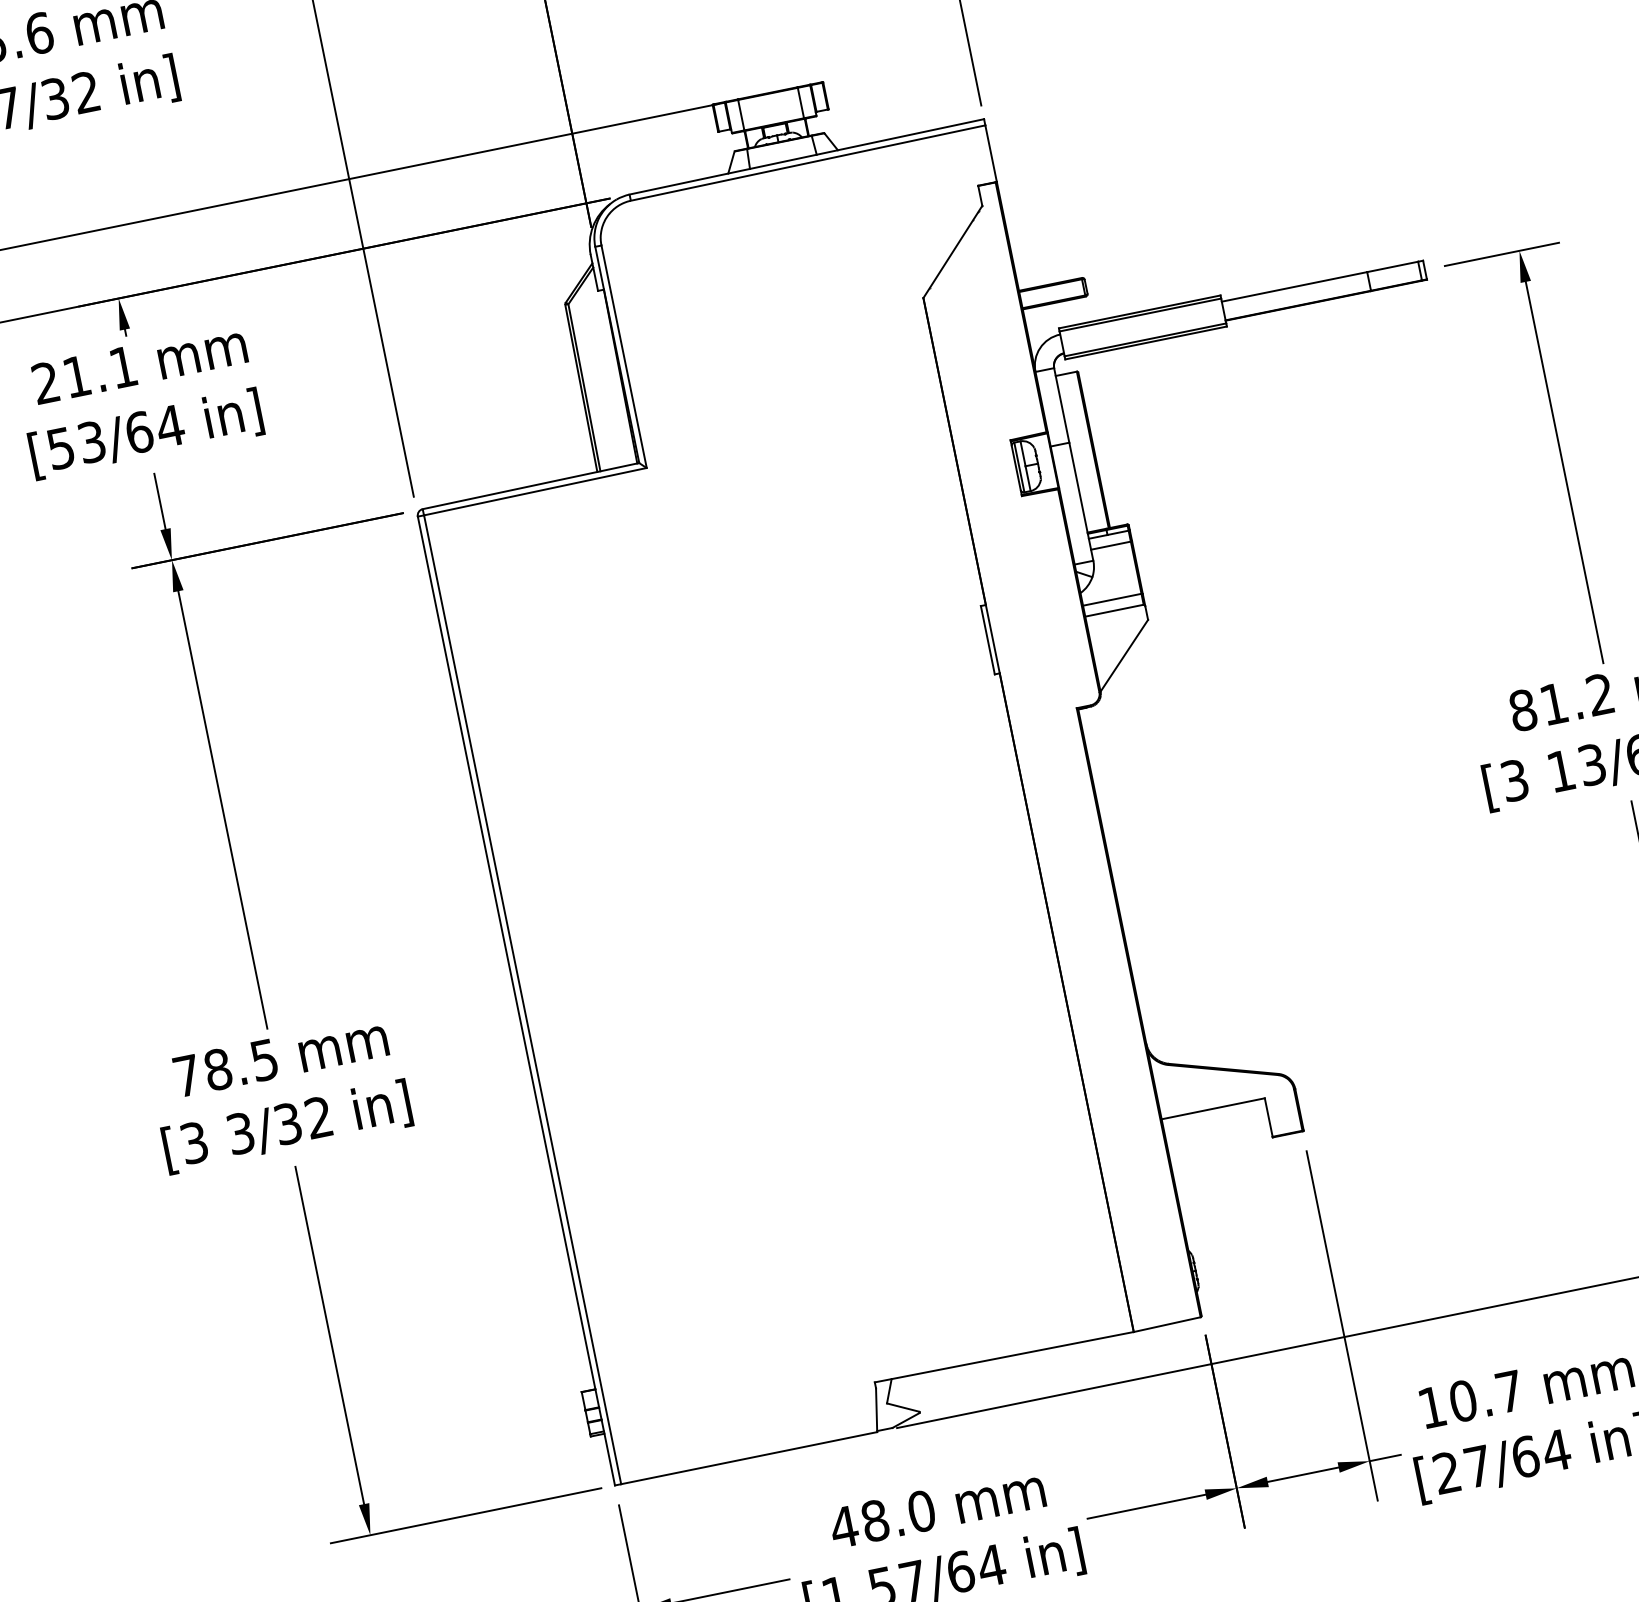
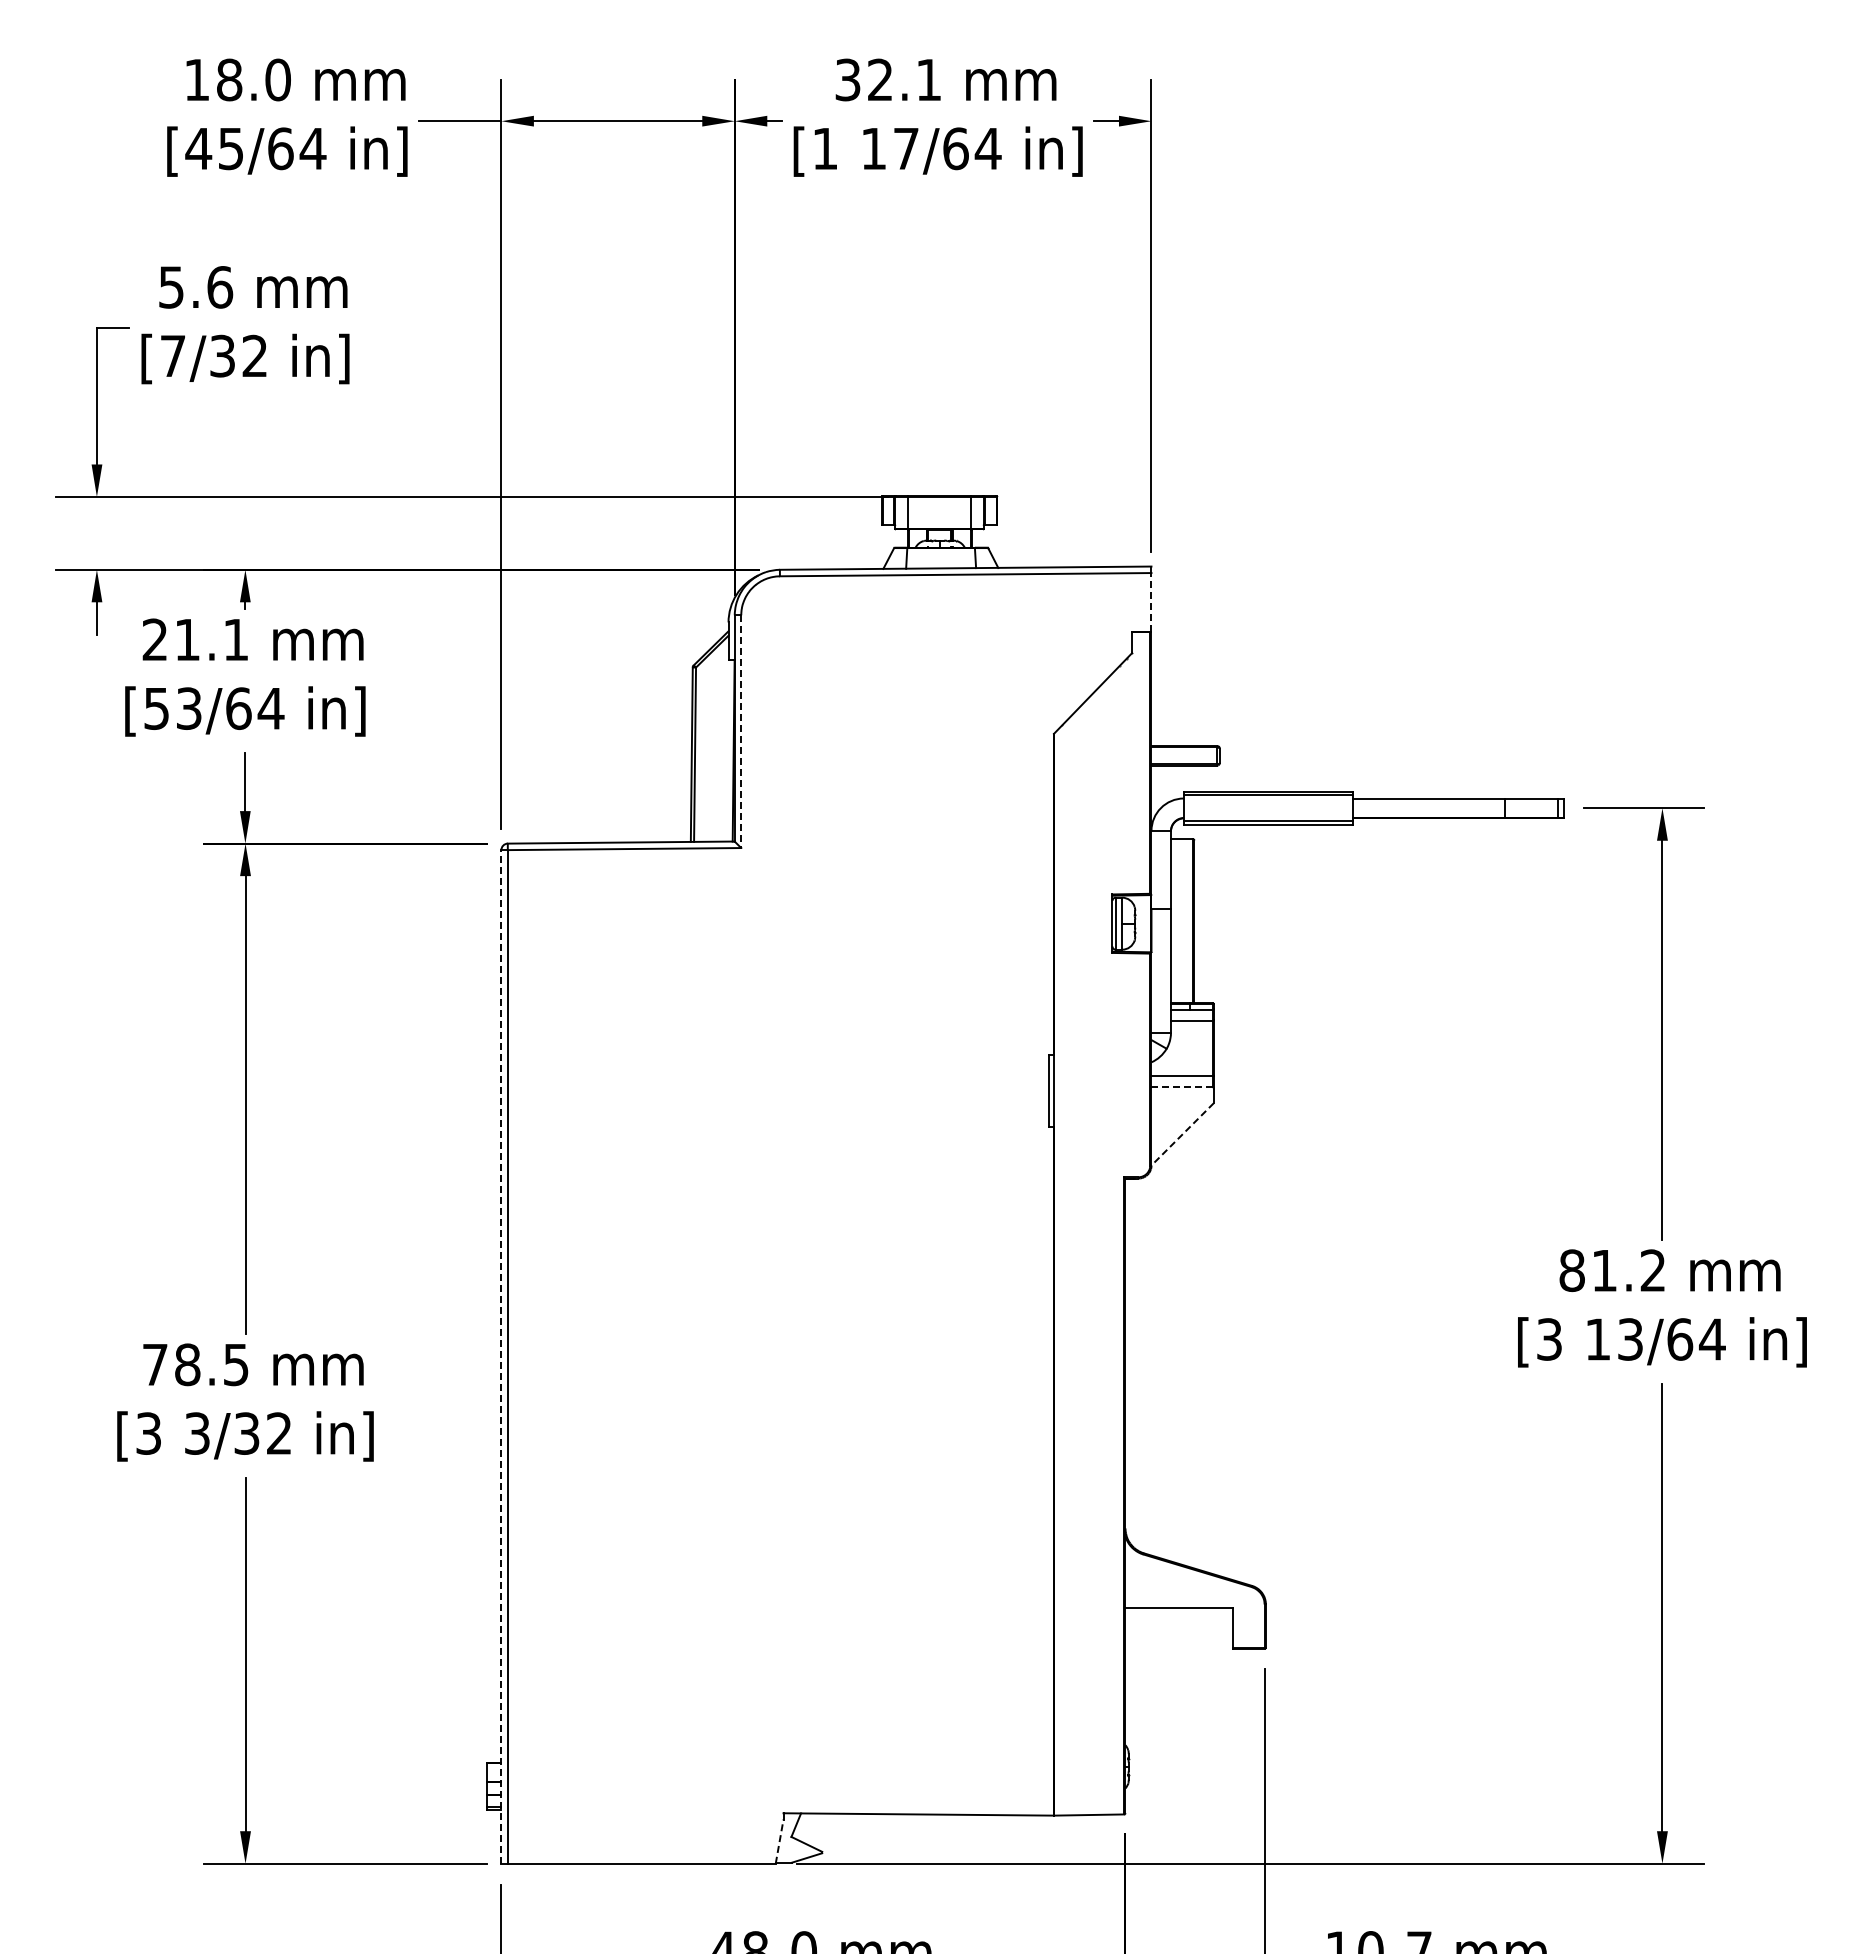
line: (991, 153) -> (1151, 602), solid -> dashed
line: (624, 357) -> (741, 732), solid -> dashed
line: (1115, 611) -> (1182, 1087), solid -> dashed
line: (1124, 656) -> (1182, 1134), solid -> dashed
line: (516, 1000) -> (501, 1356), solid -> dashed
line: (876, 1410) -> (779, 1841), solid -> dashed

